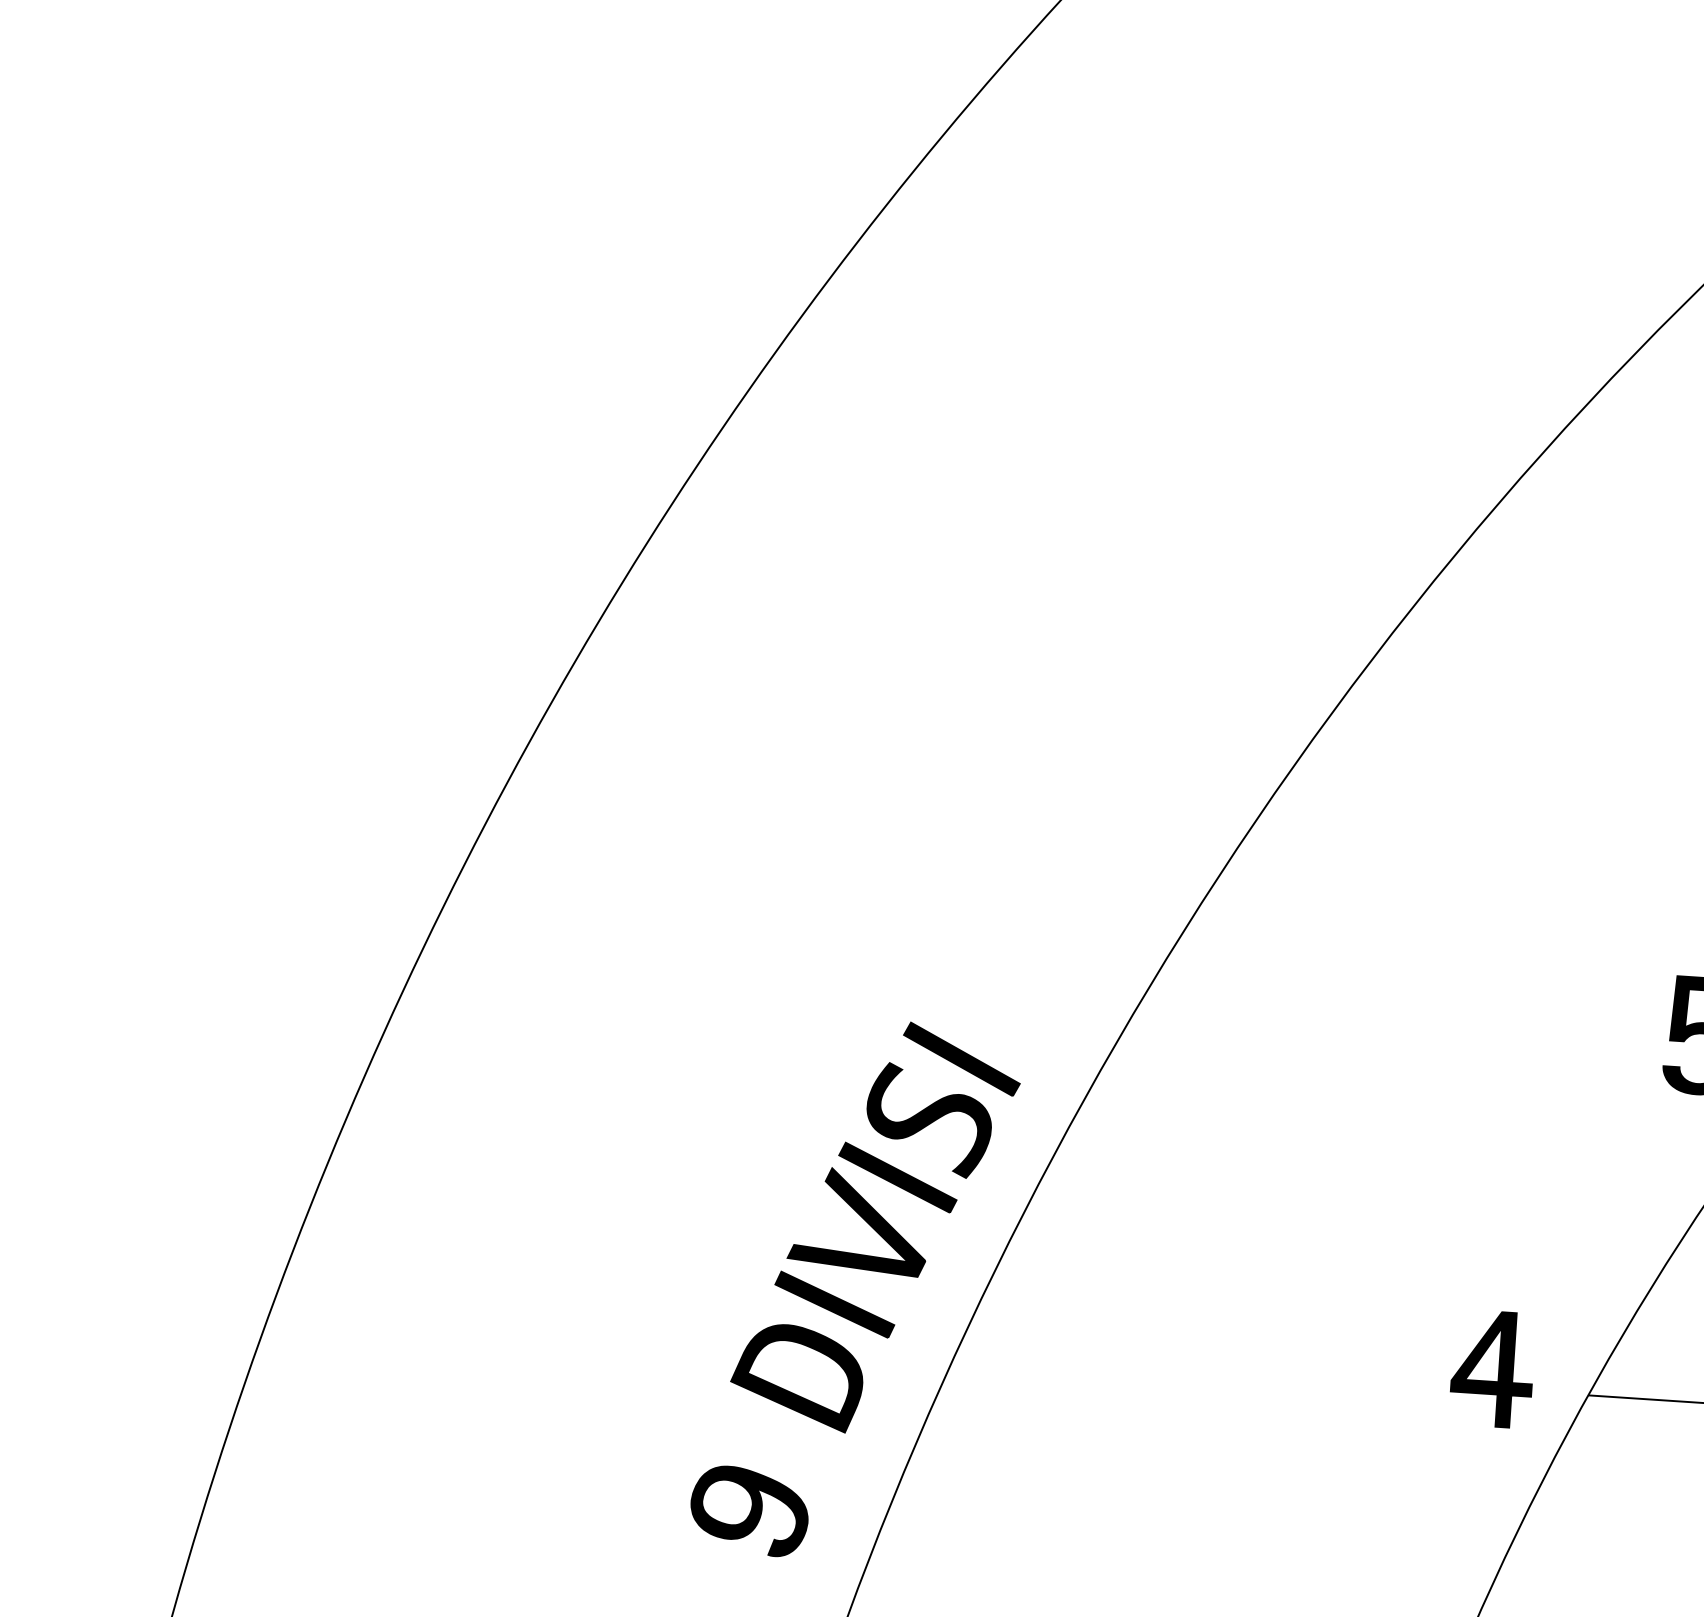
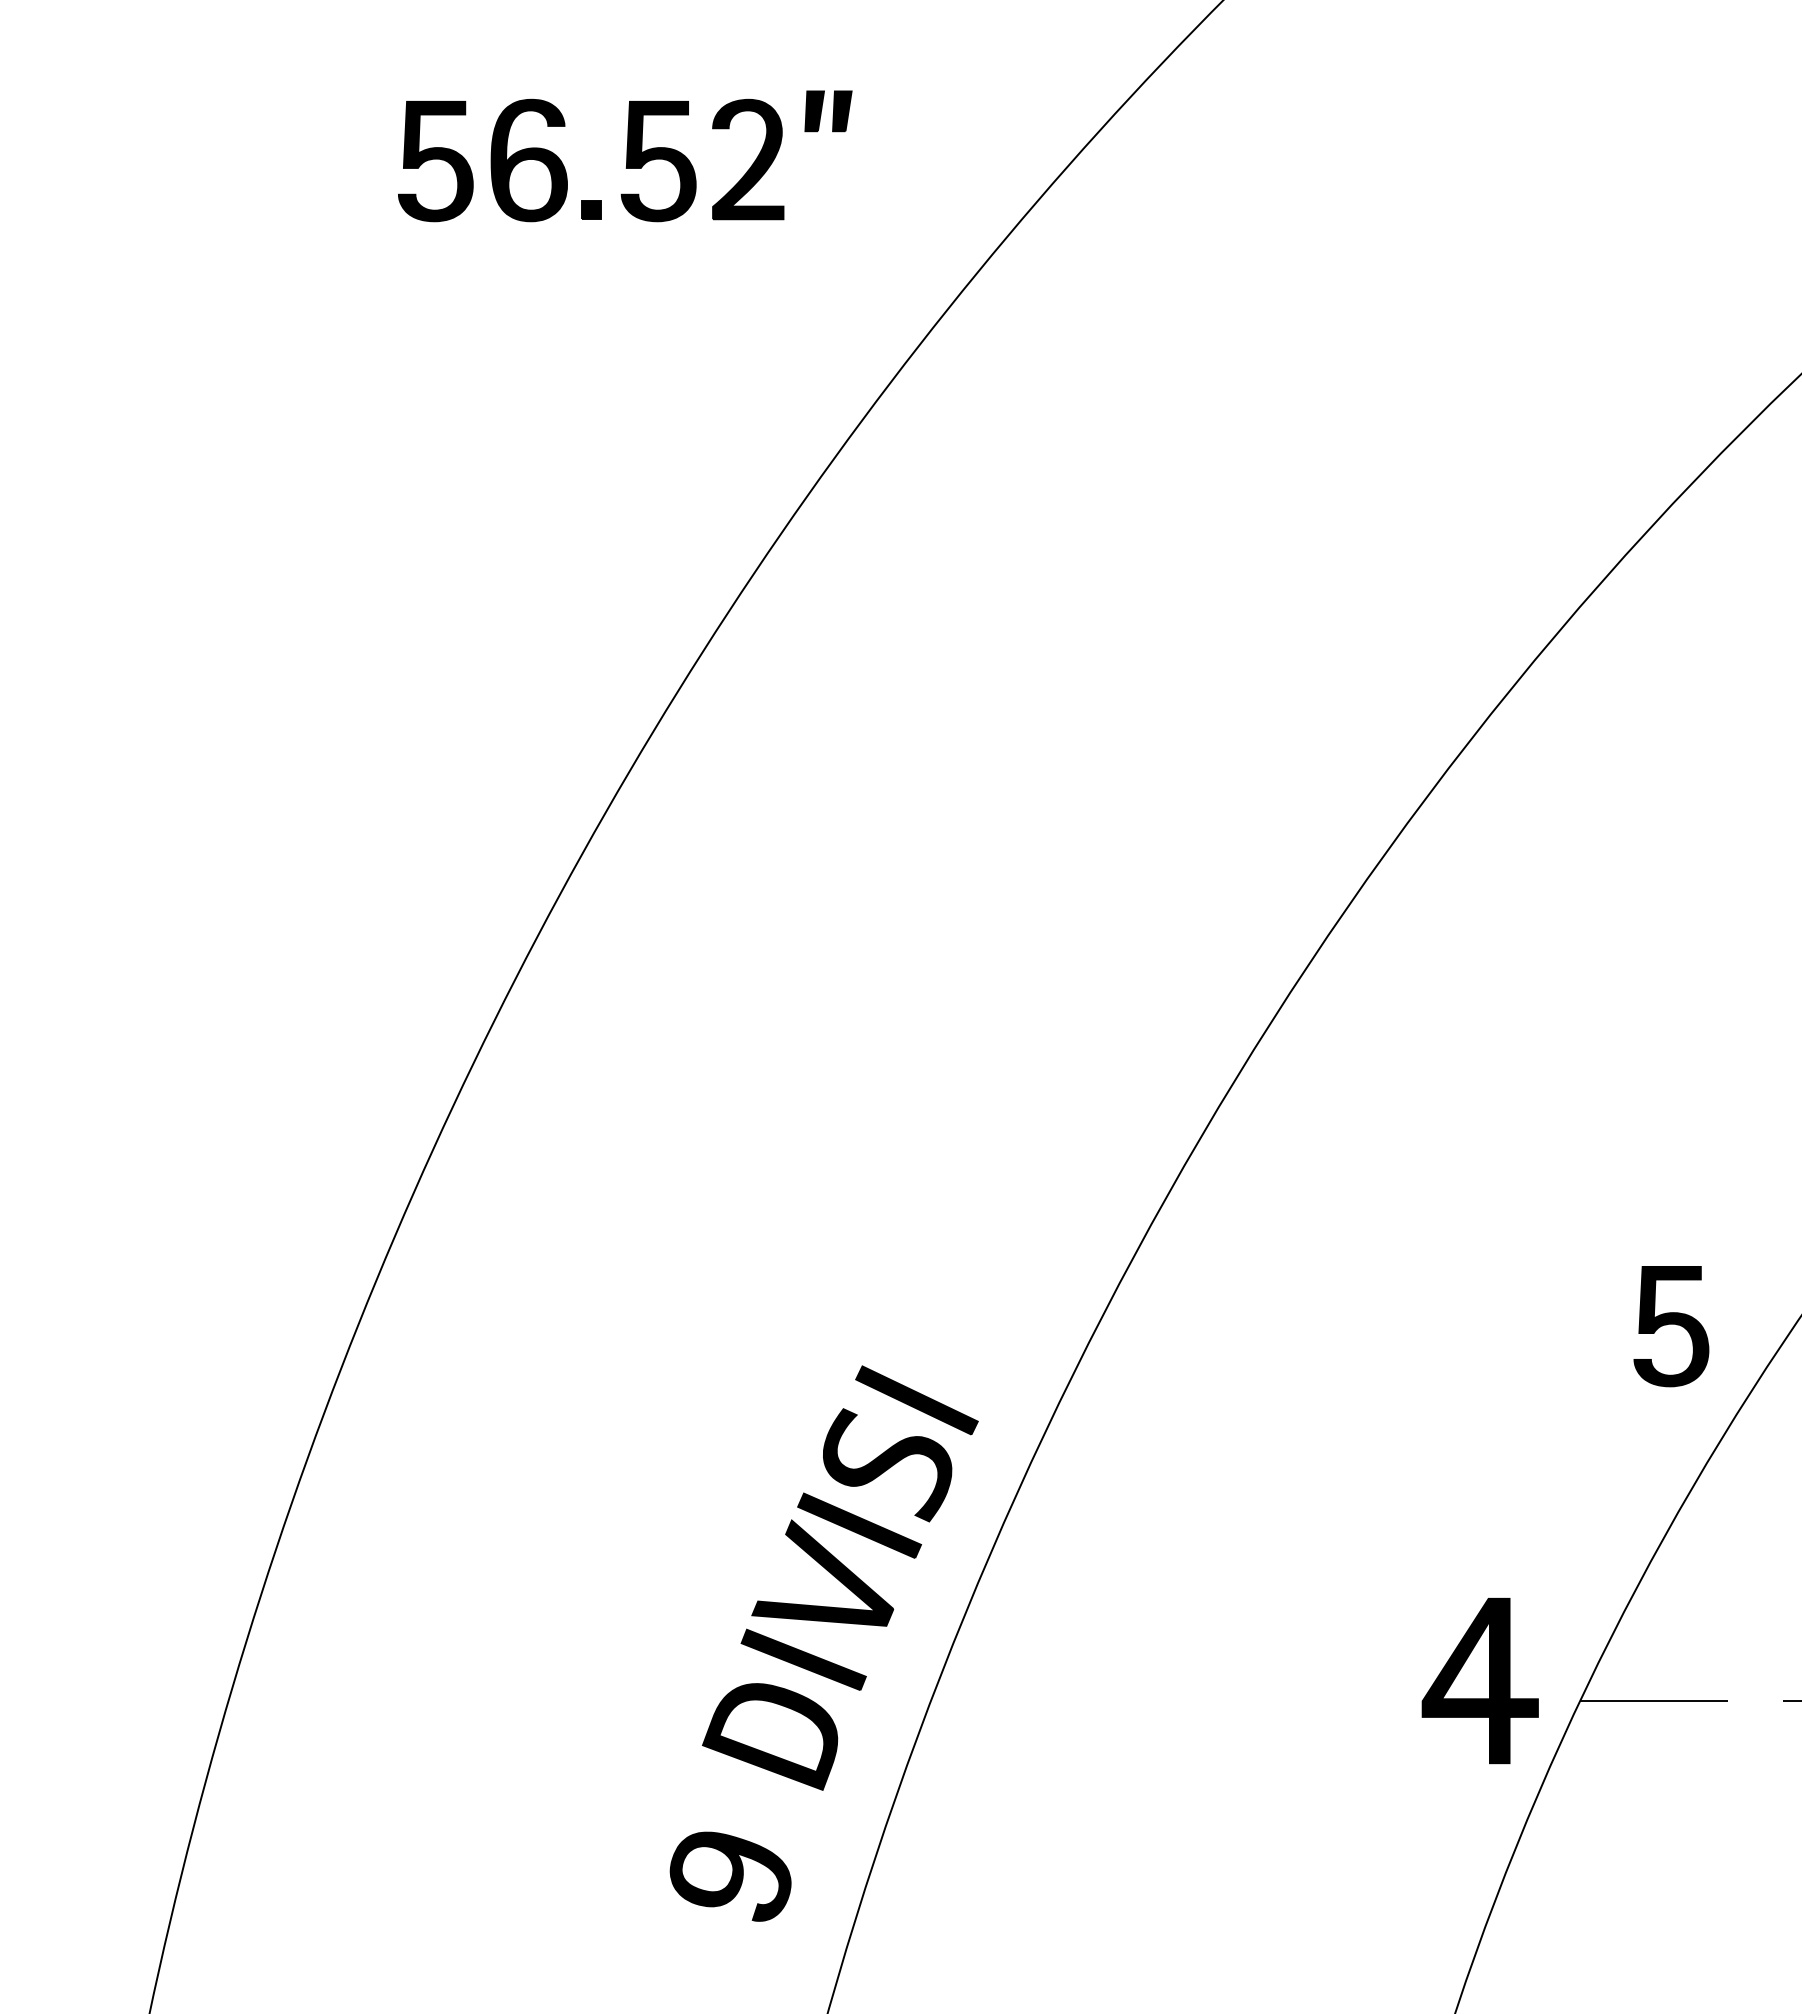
part: (1492, 1368) -> (1480, 1680), size x1.4

